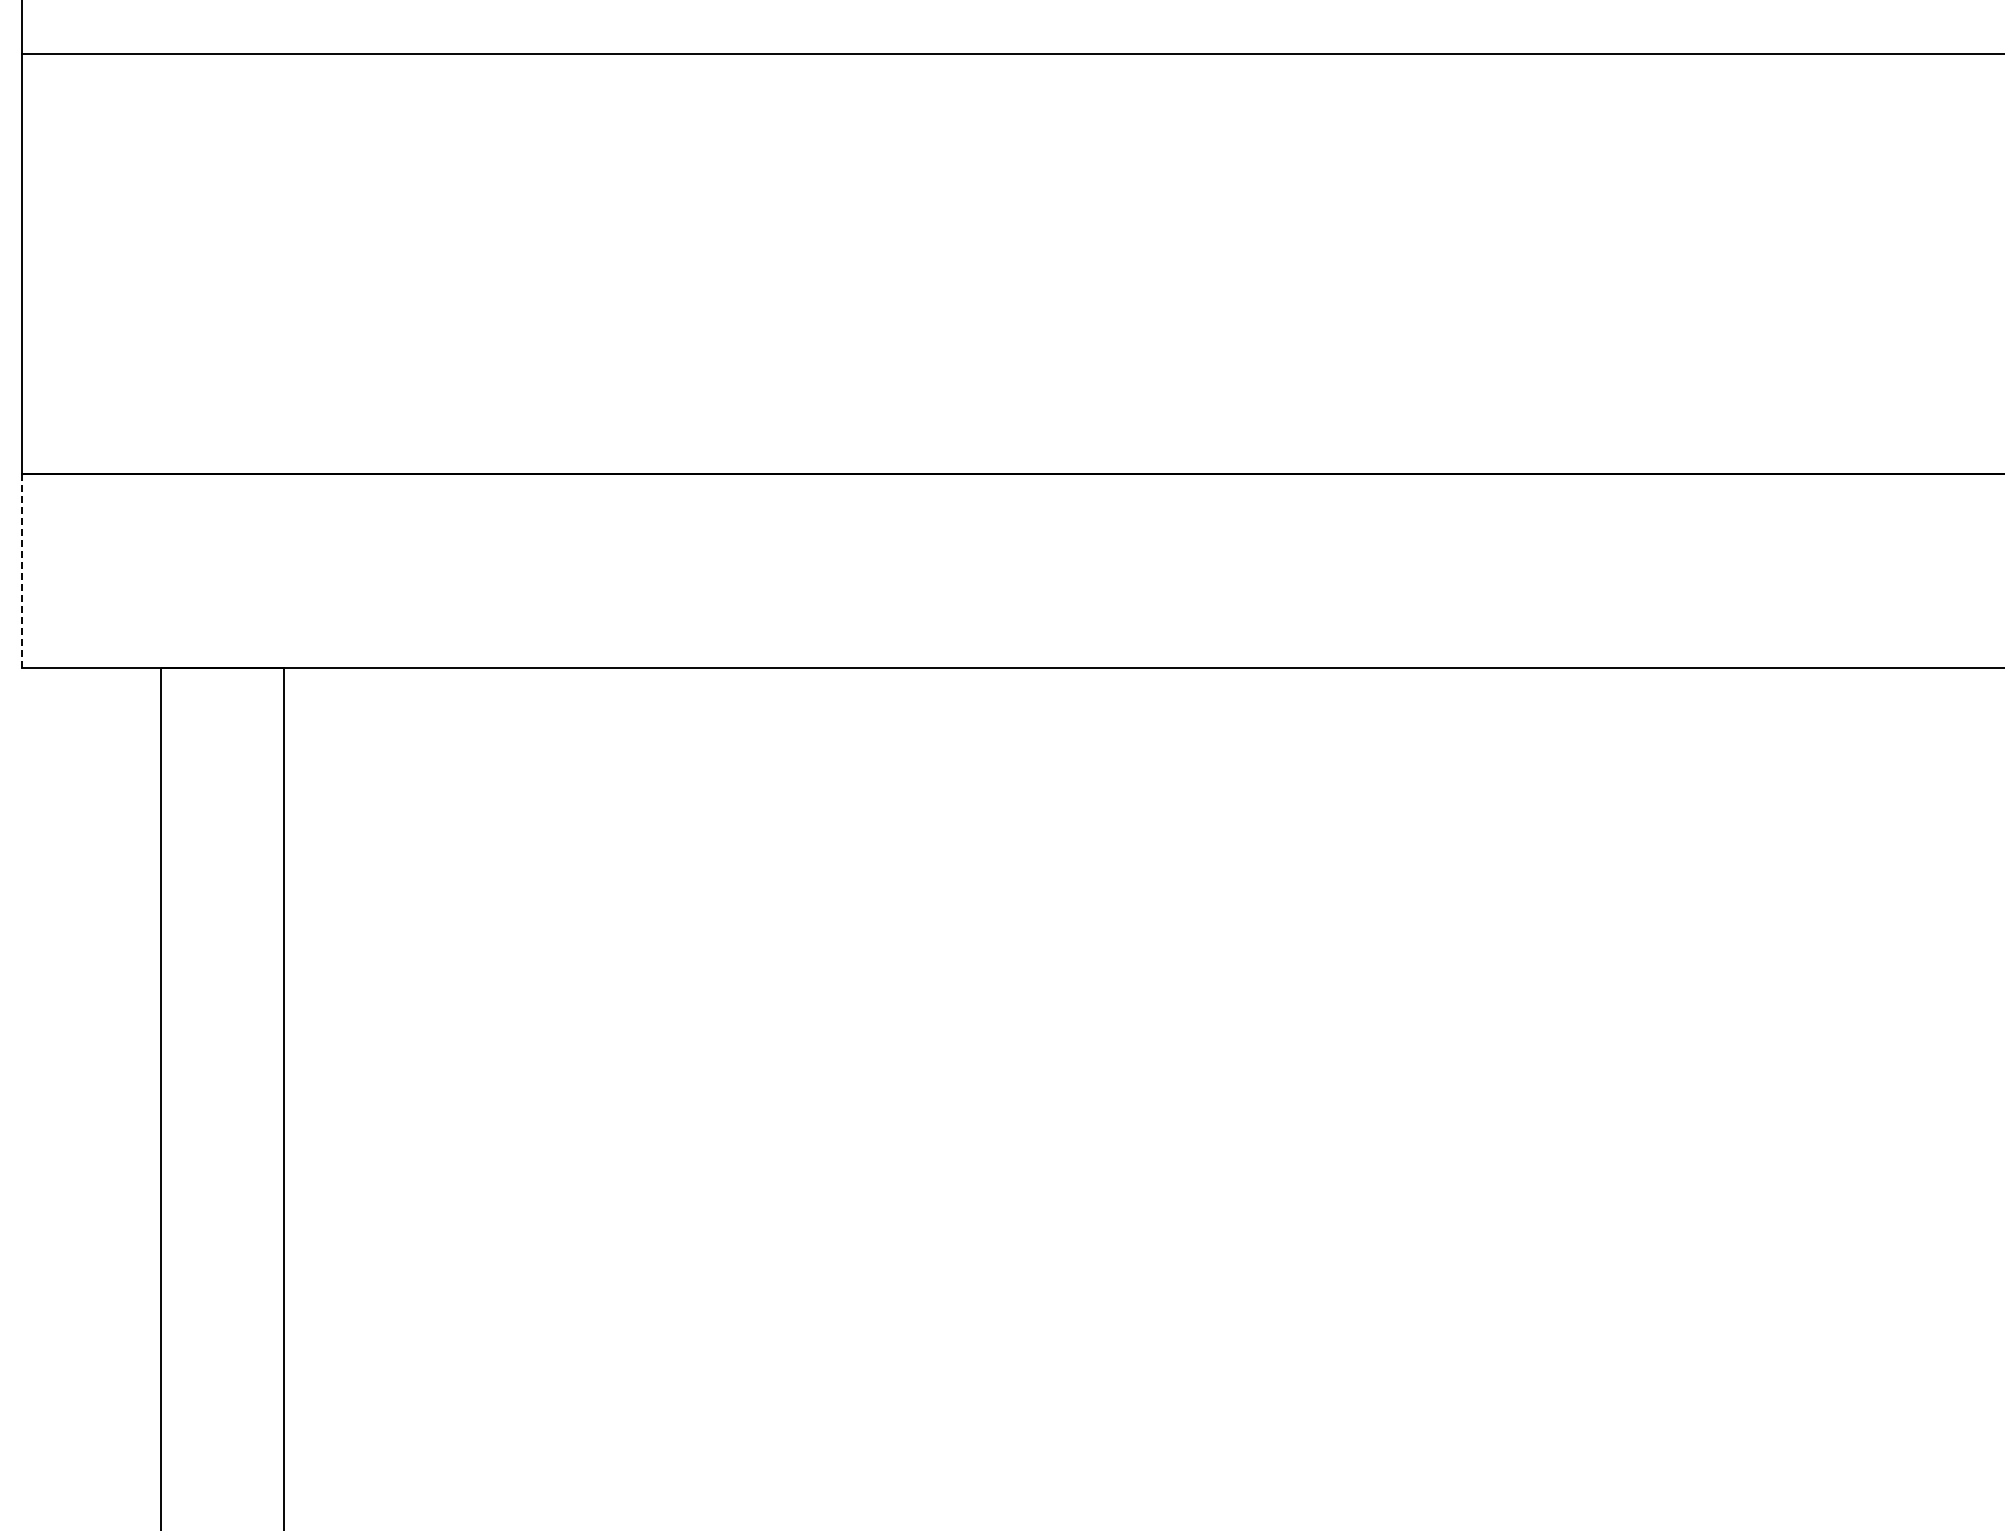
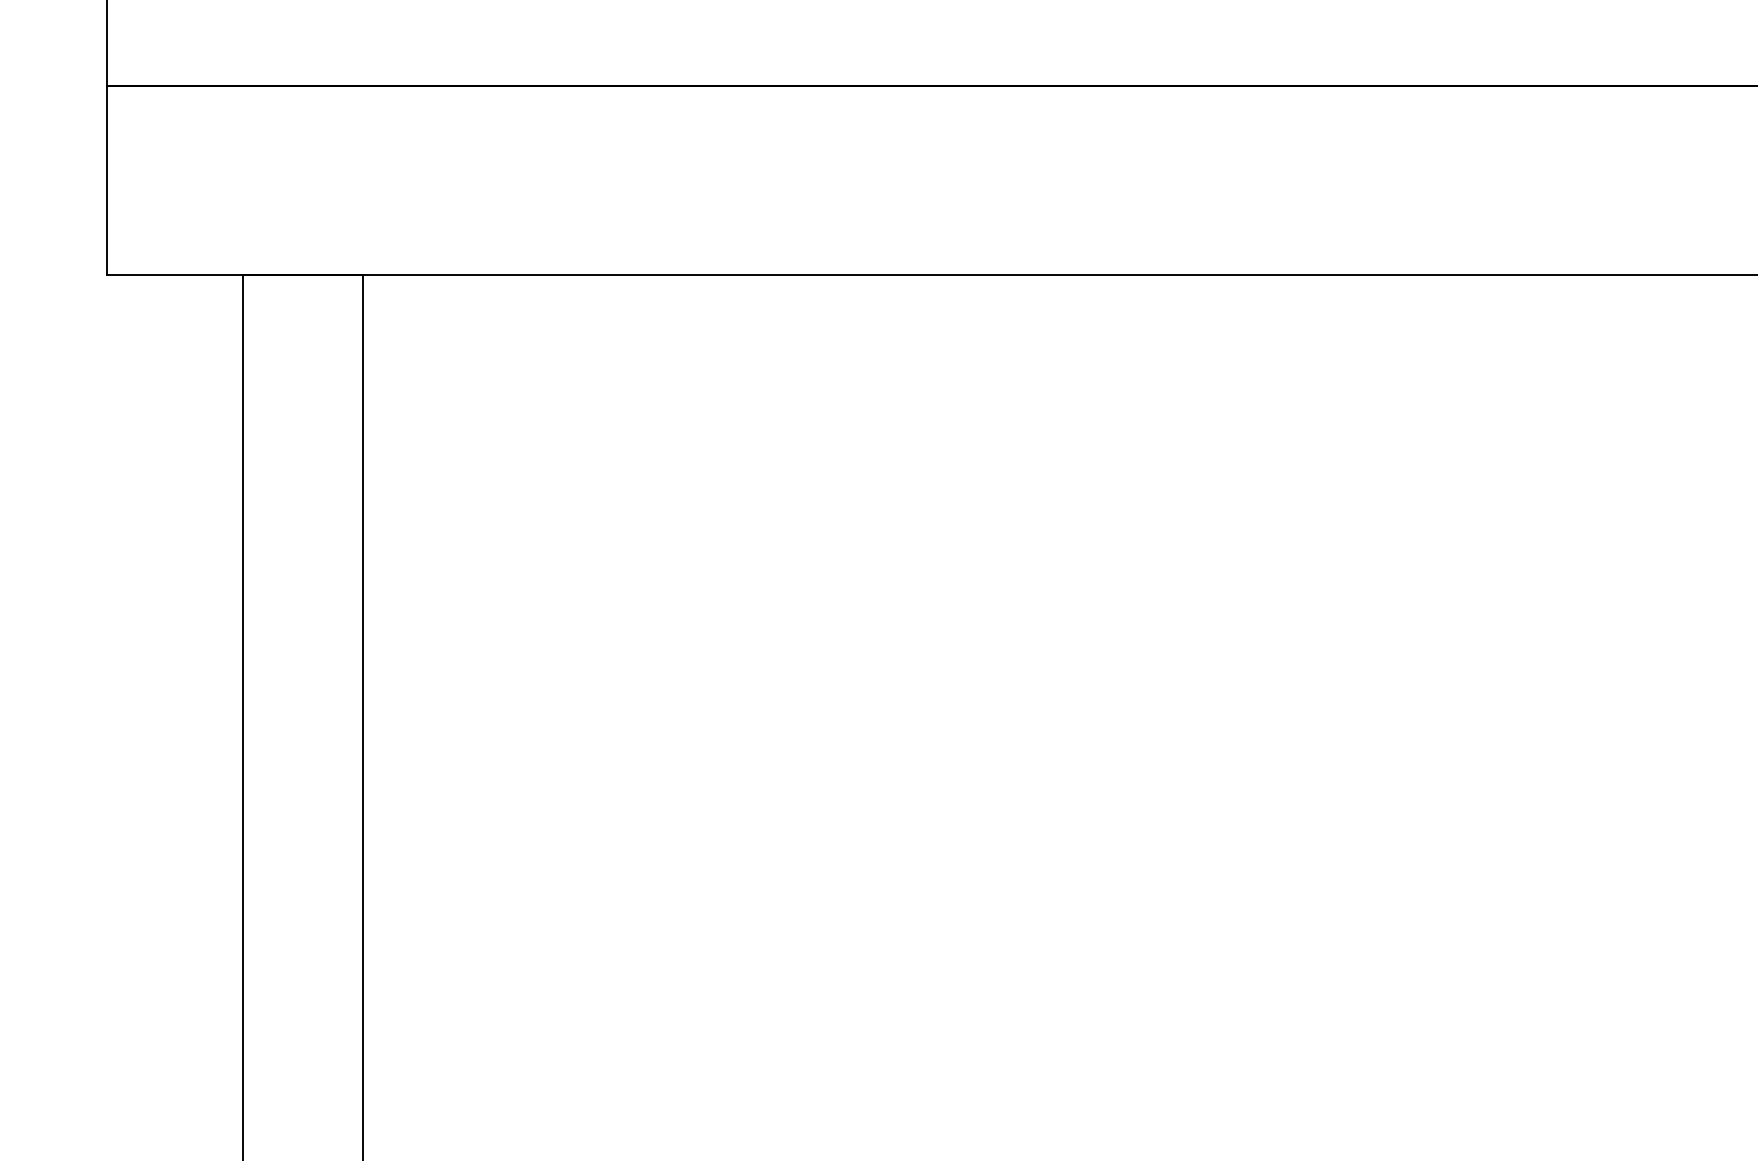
line: (22, 570) -> (107, 180), dashed -> solid

